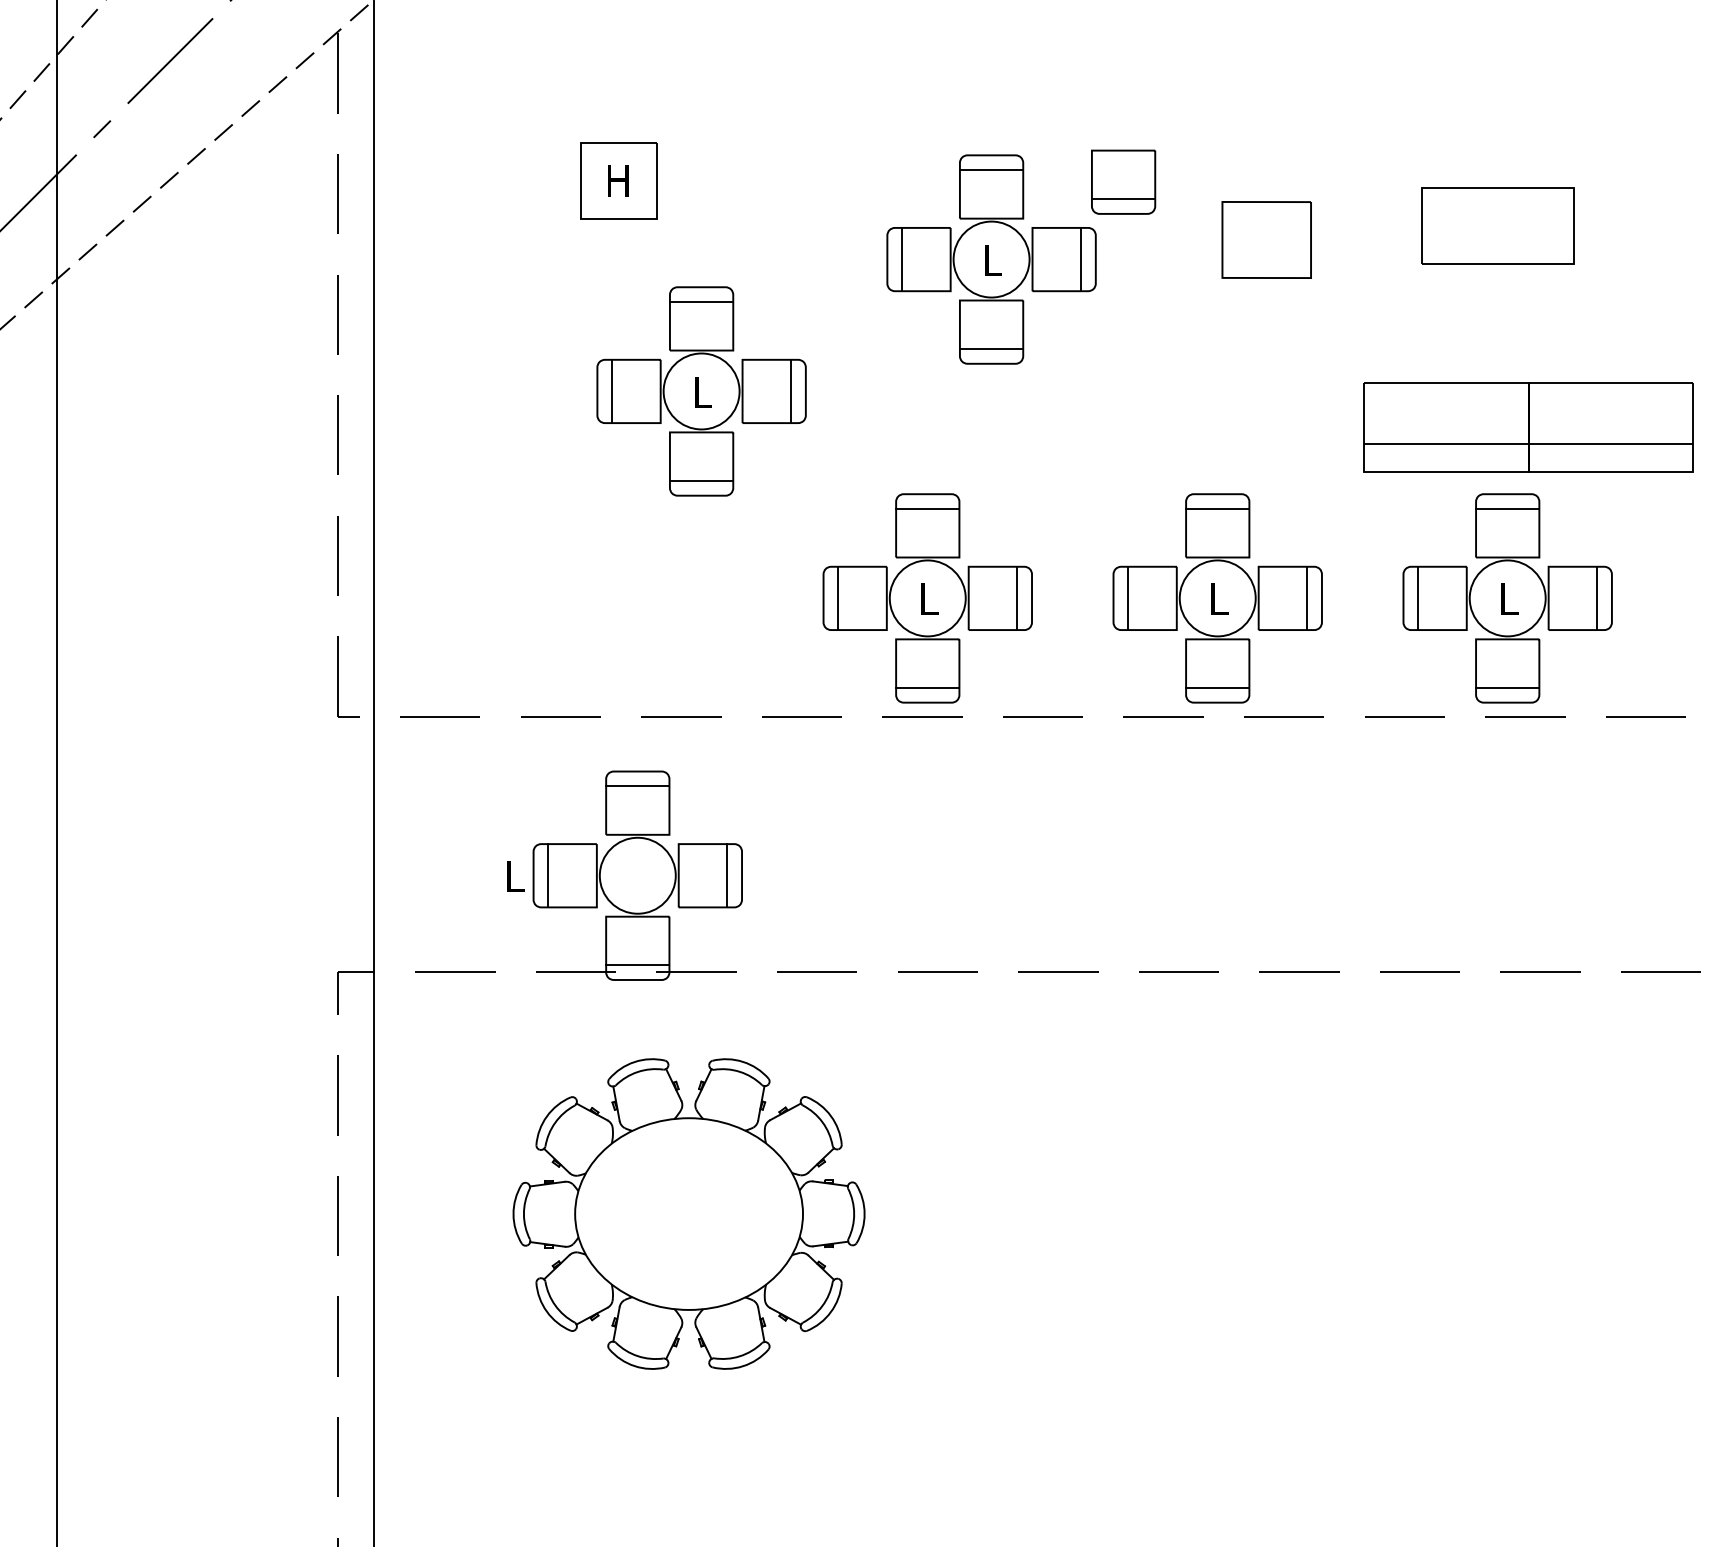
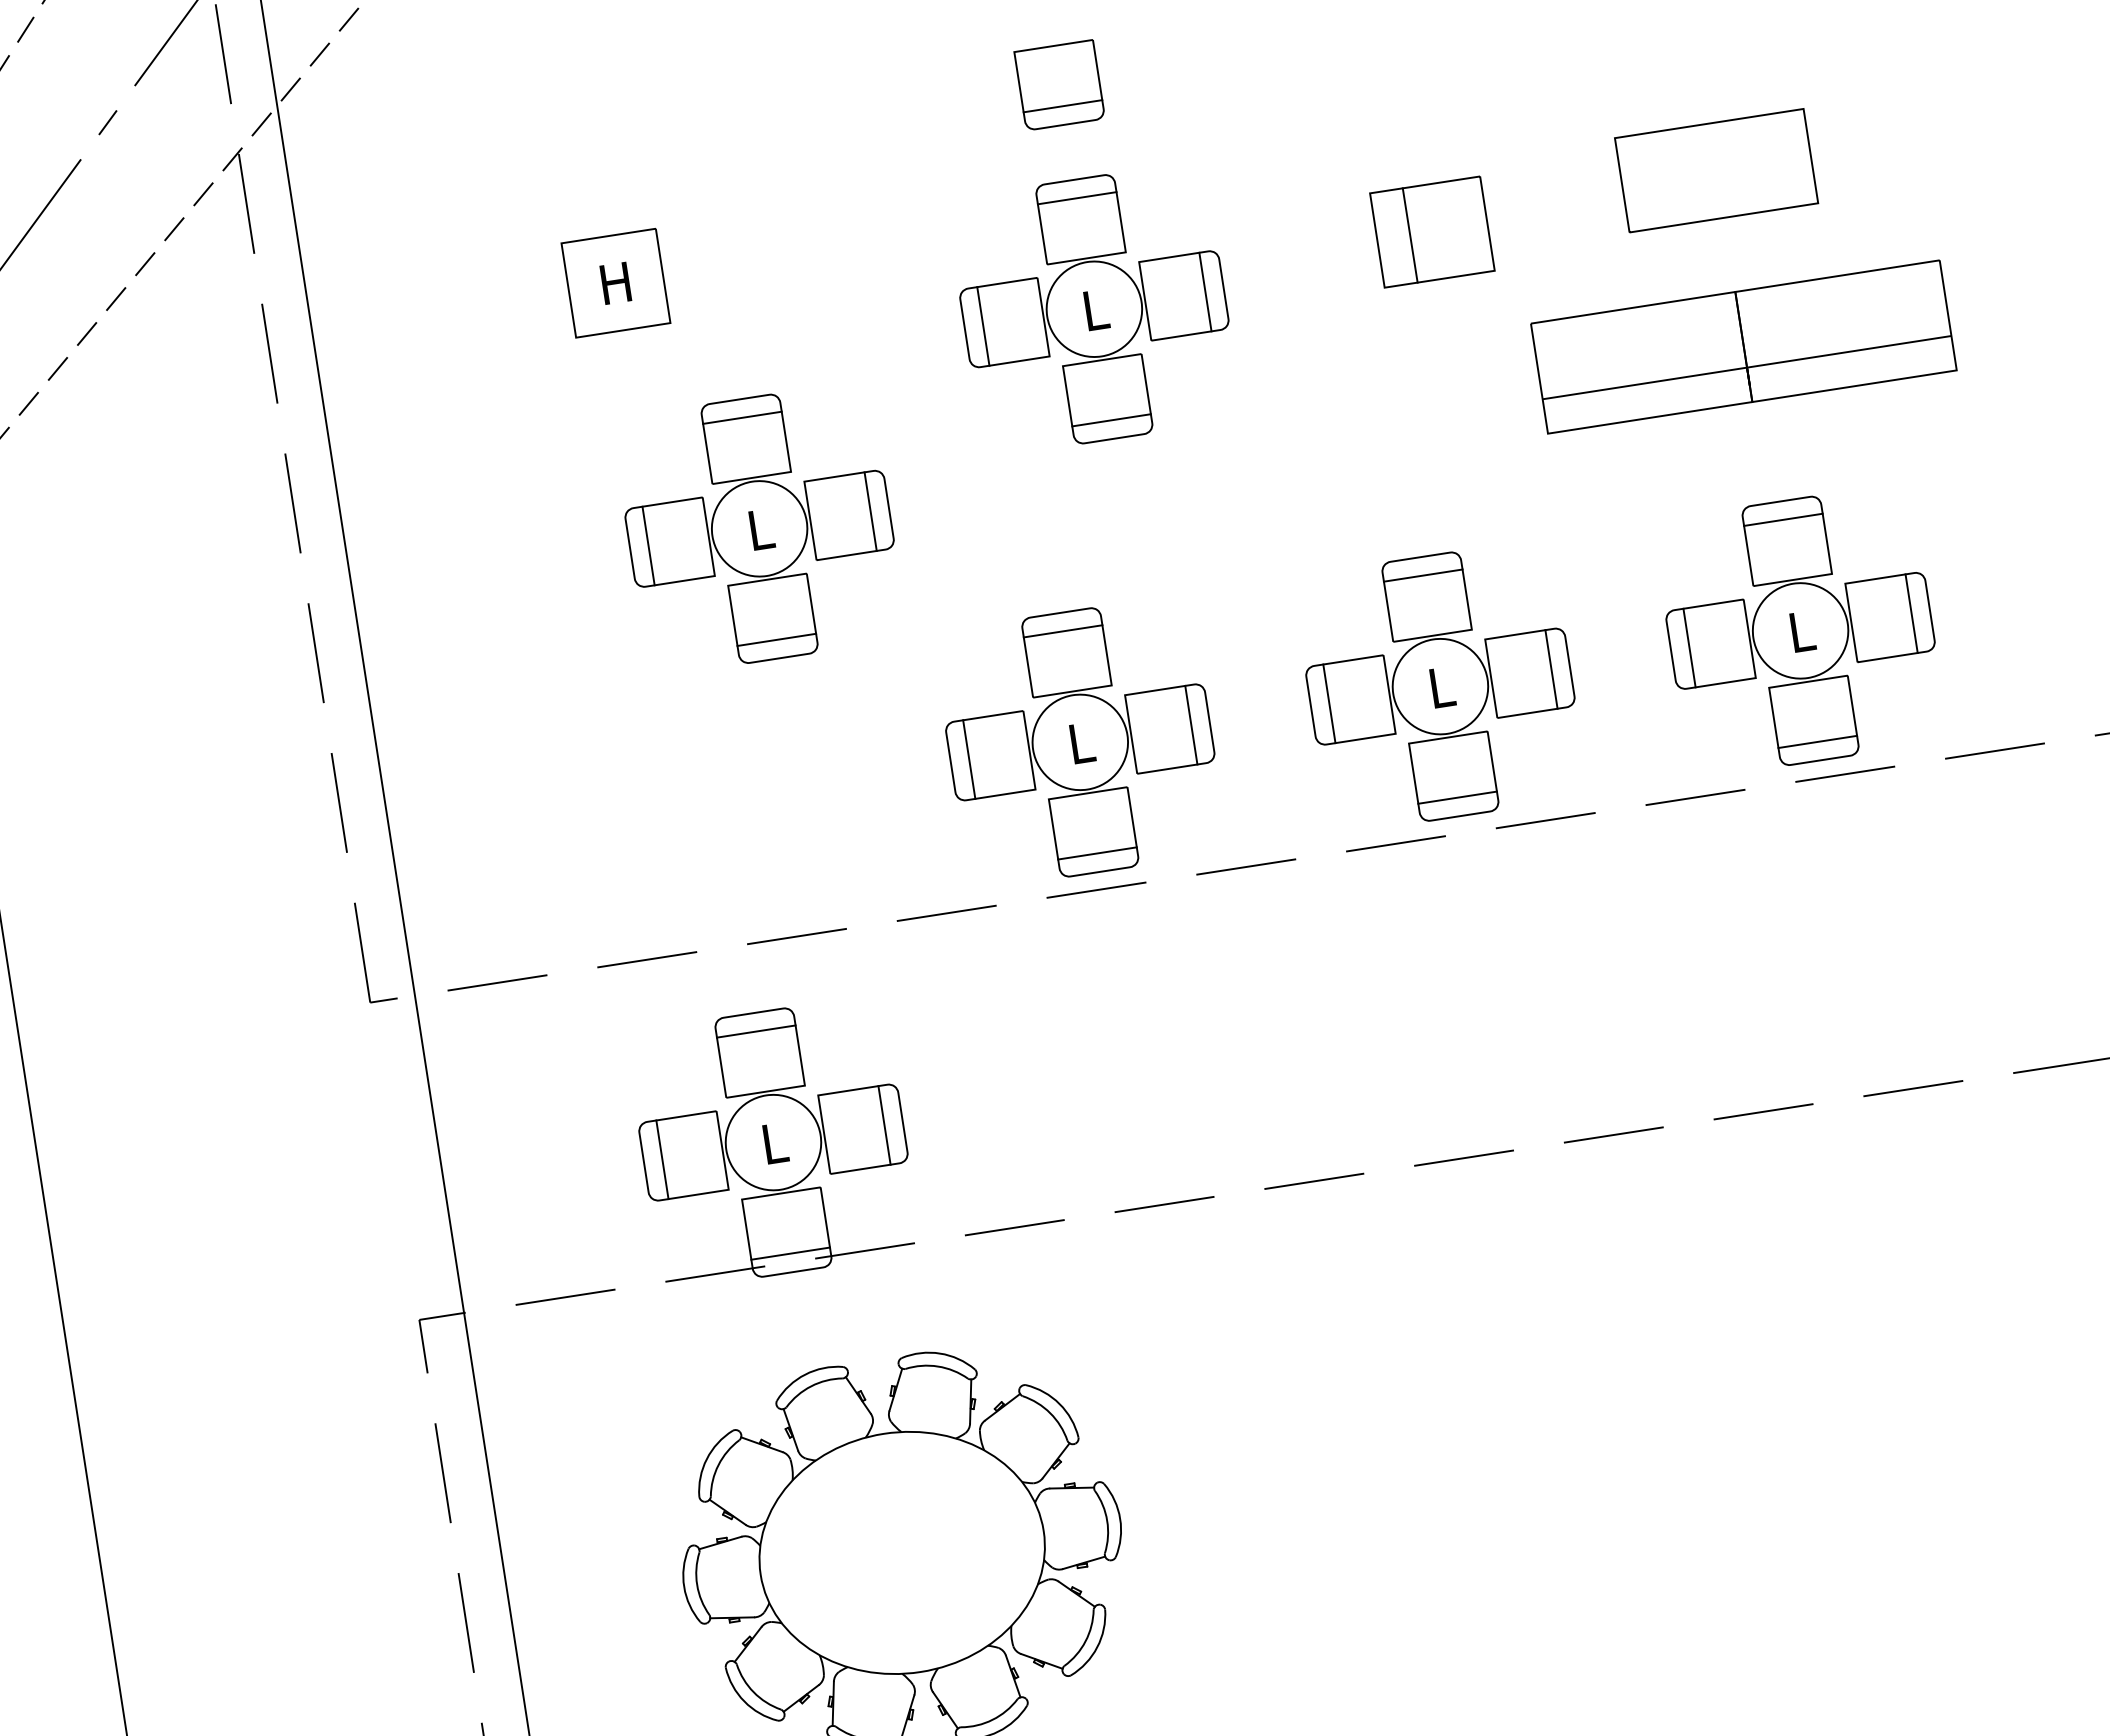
part: (1123, 181) -> (1059, 84), moved
line: (1248, 239) -> (1409, 234), added
part: (1528, 427) -> (1743, 347), moved
text: (515, 876) -> (775, 1143), moved

